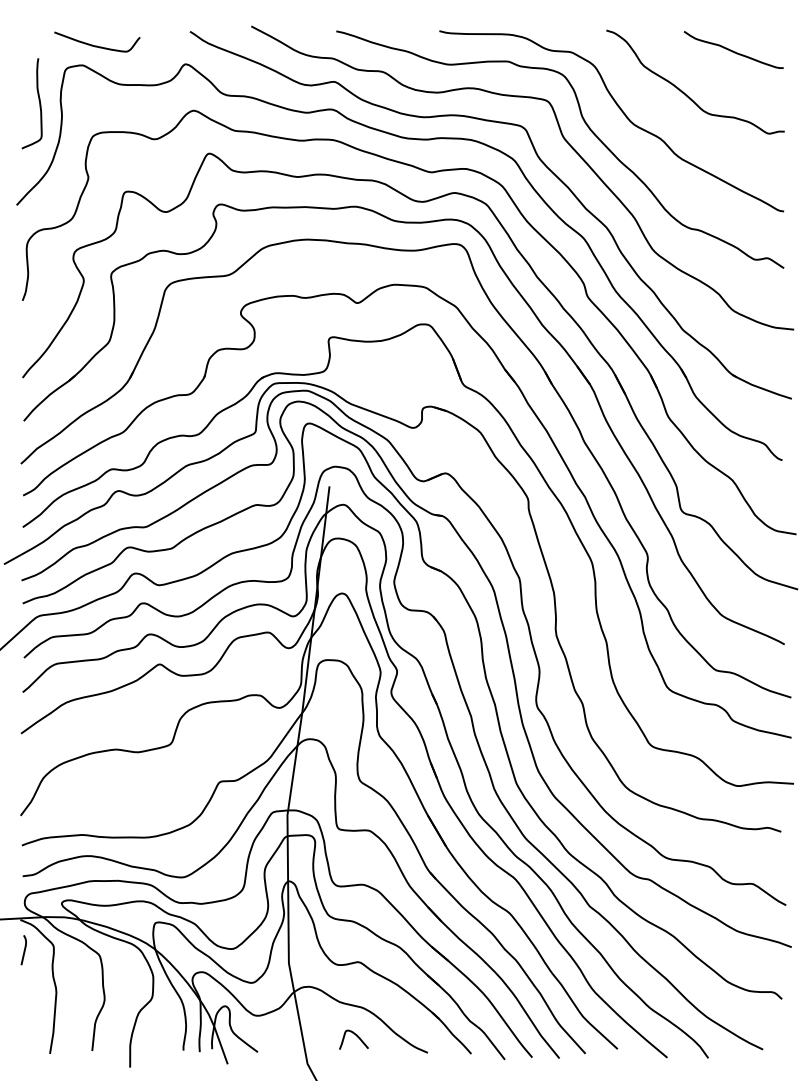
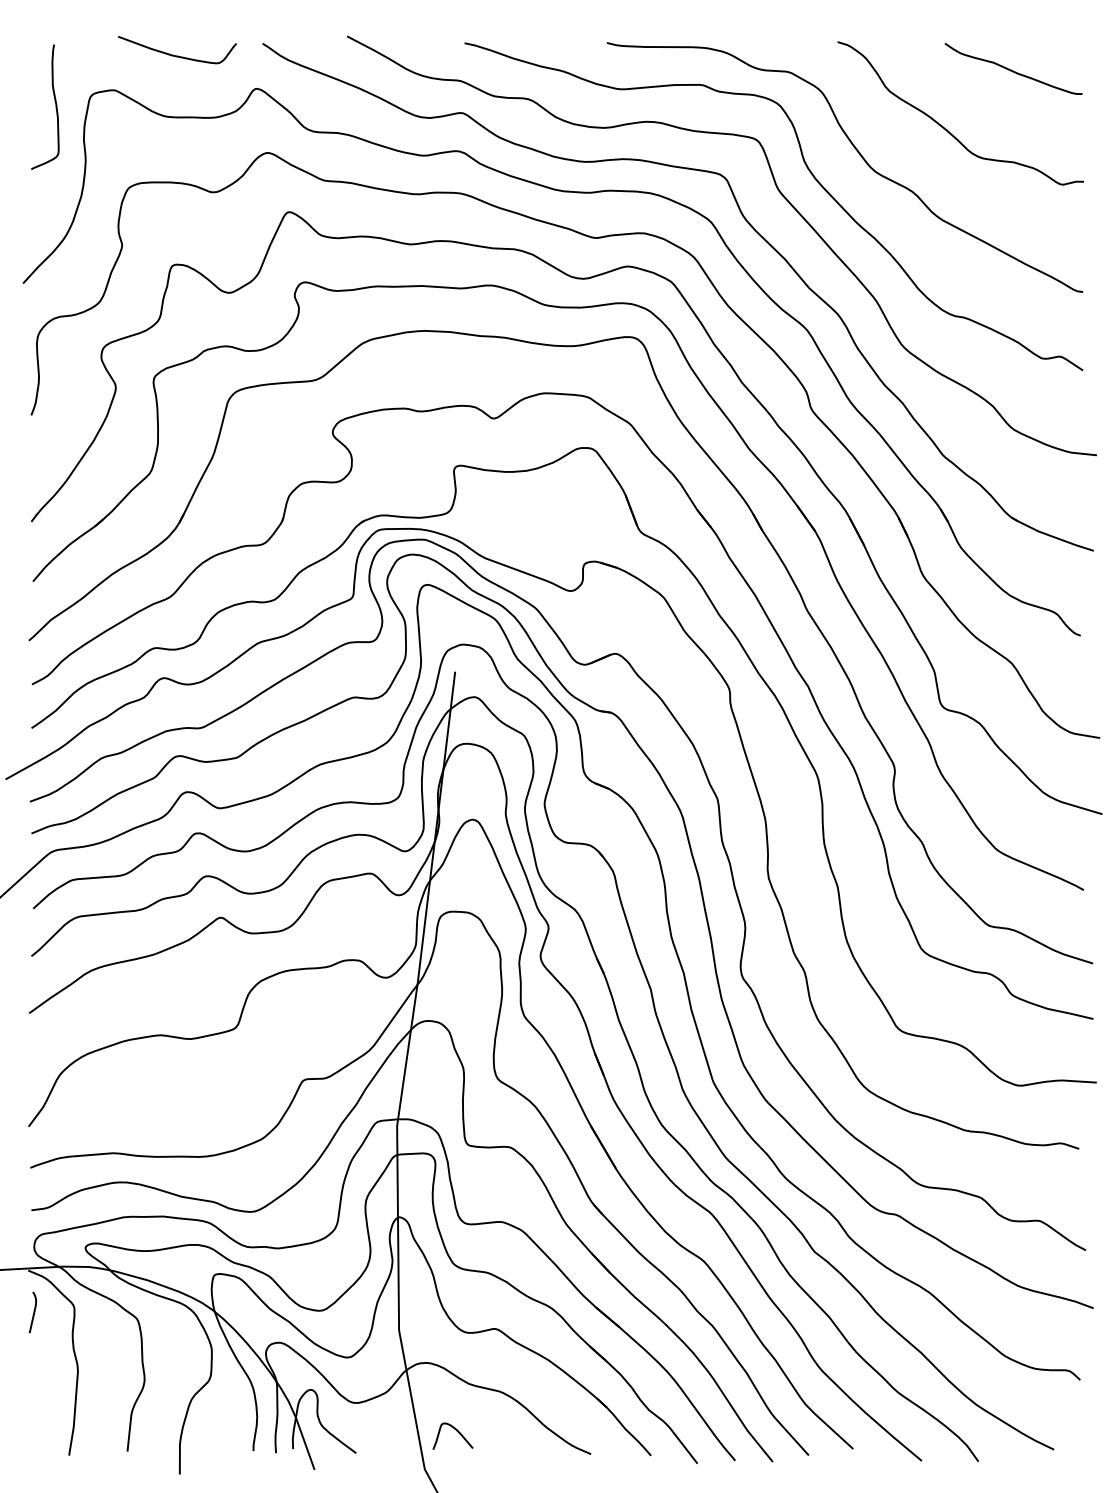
curve: (97, 46) -> (177, 55), moved
curve: (39, 103) -> (55, 106), moved
curve: (356, 1036) -> (456, 1431), moved

